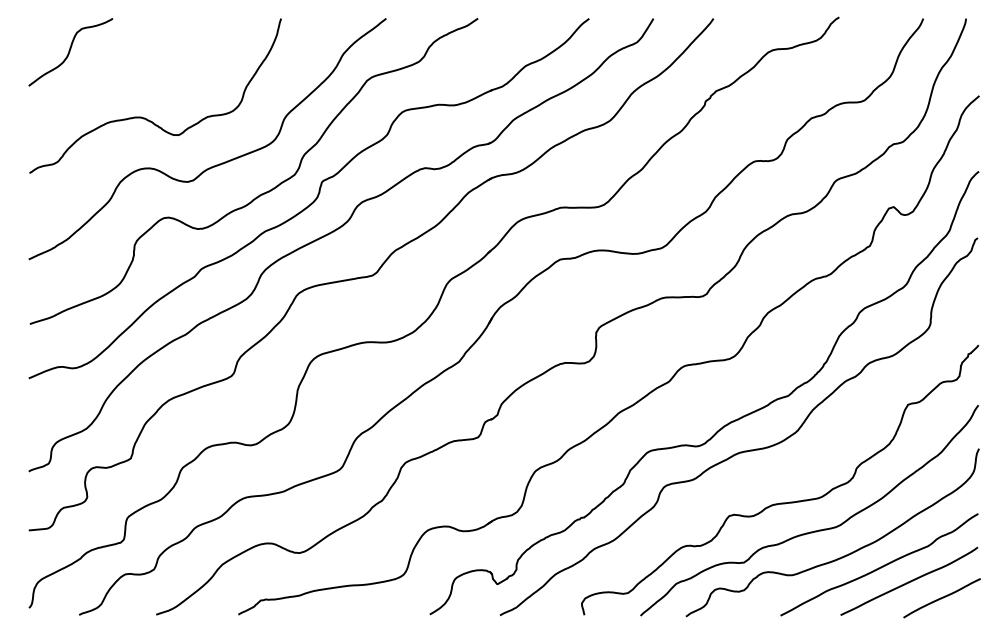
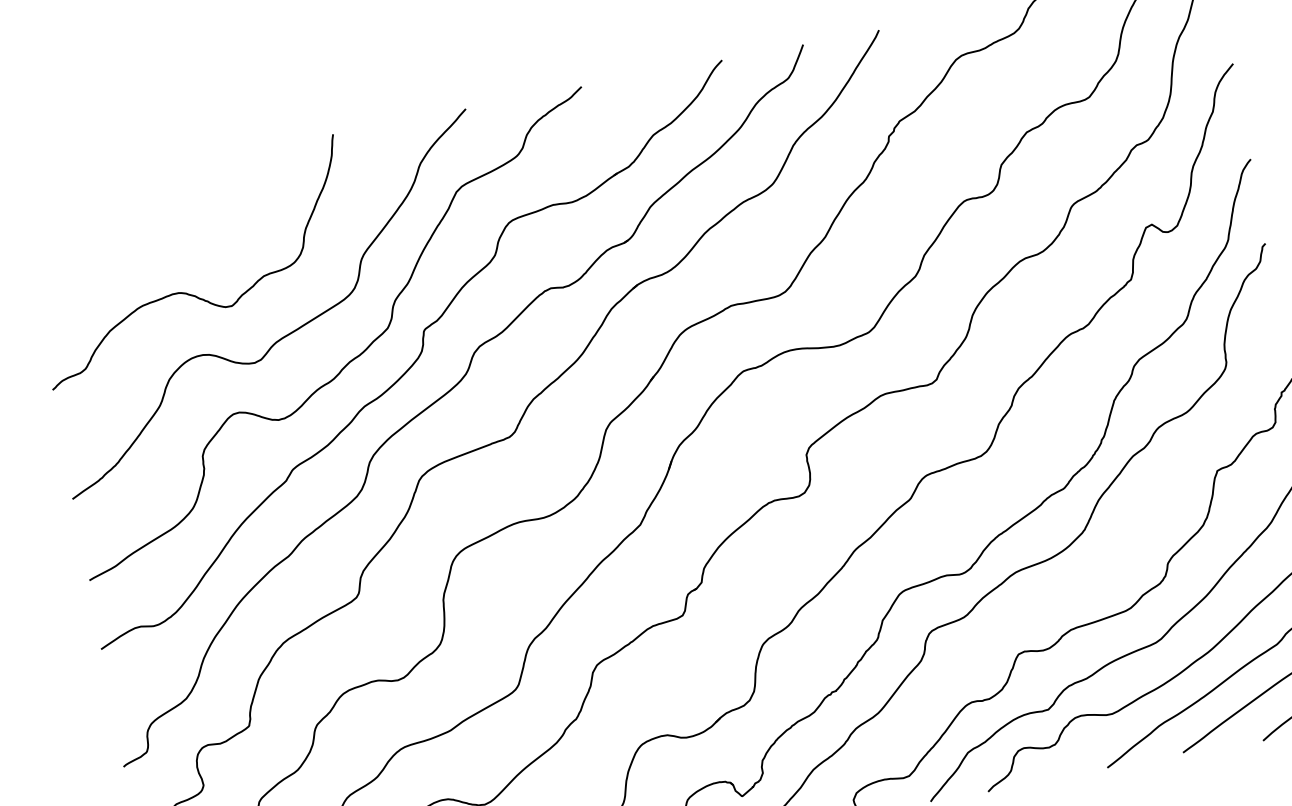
curve: (70, 52) -> (75, 227), removed

